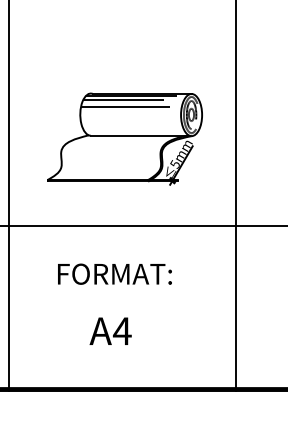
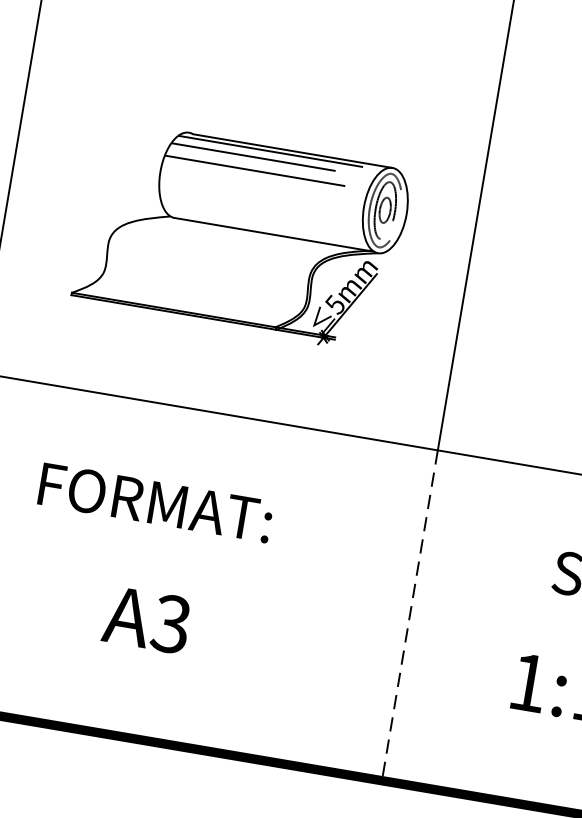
text: (114, 273) -> (155, 501), moved
line: (236, 308) -> (410, 617), solid -> dashed
text: (121, 331) -> (169, 624), A4 -> A3

